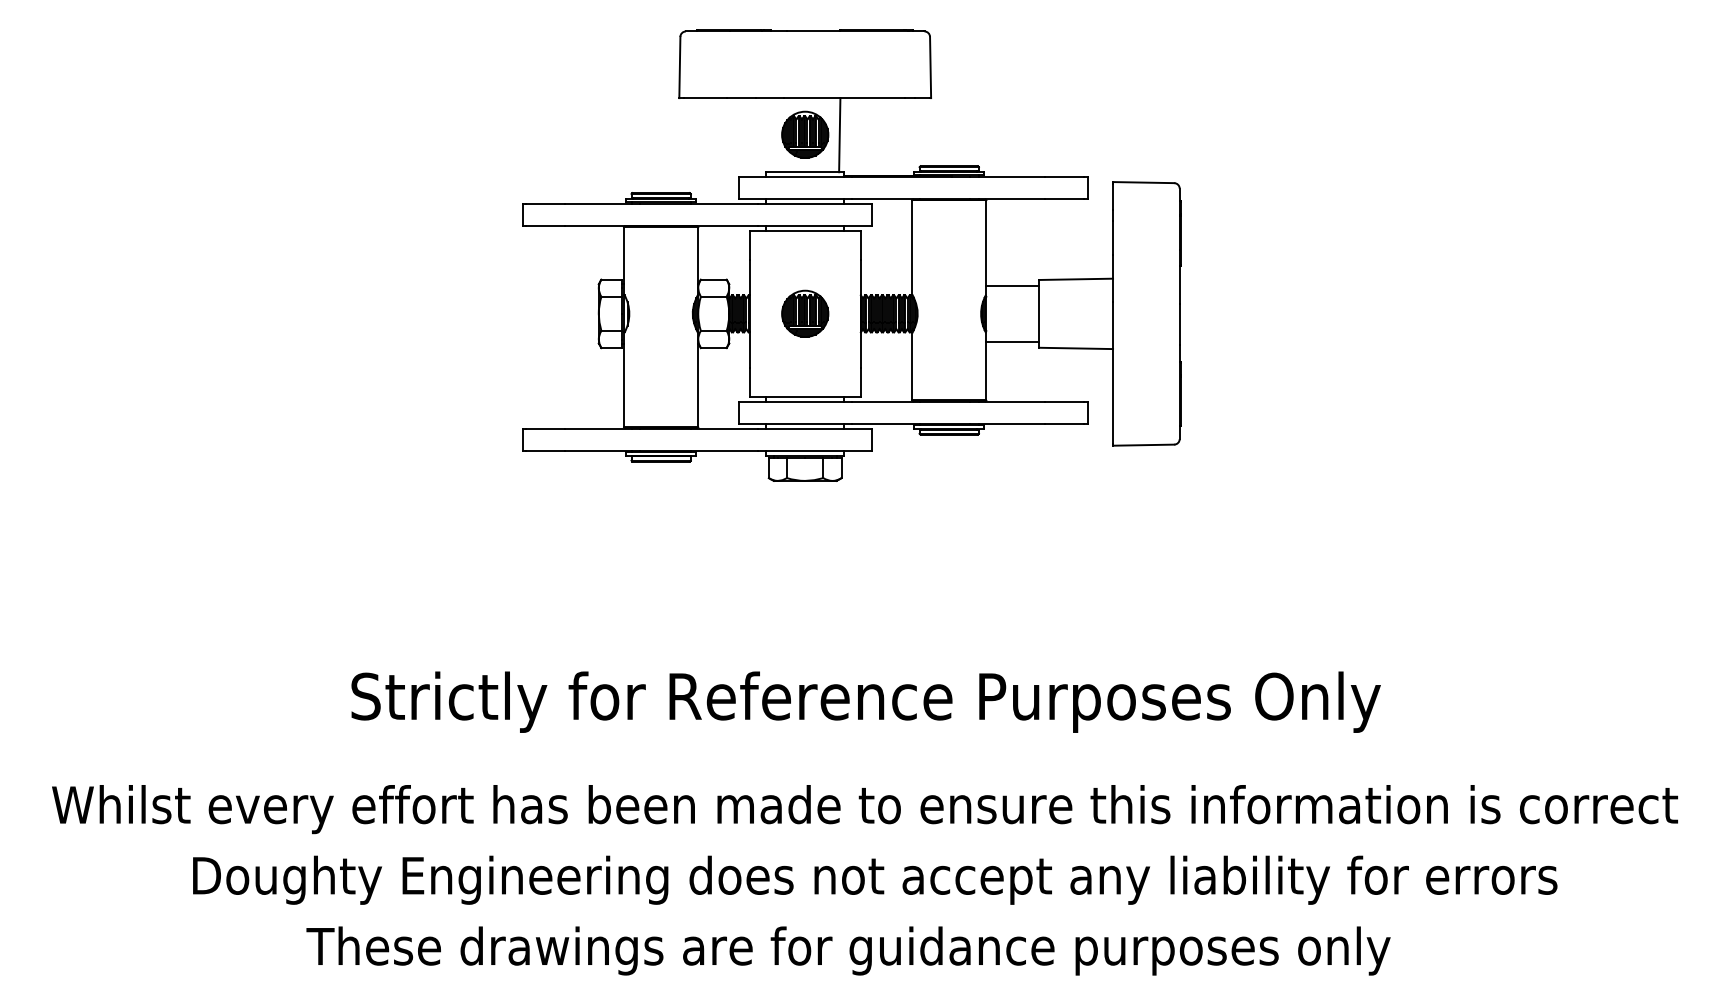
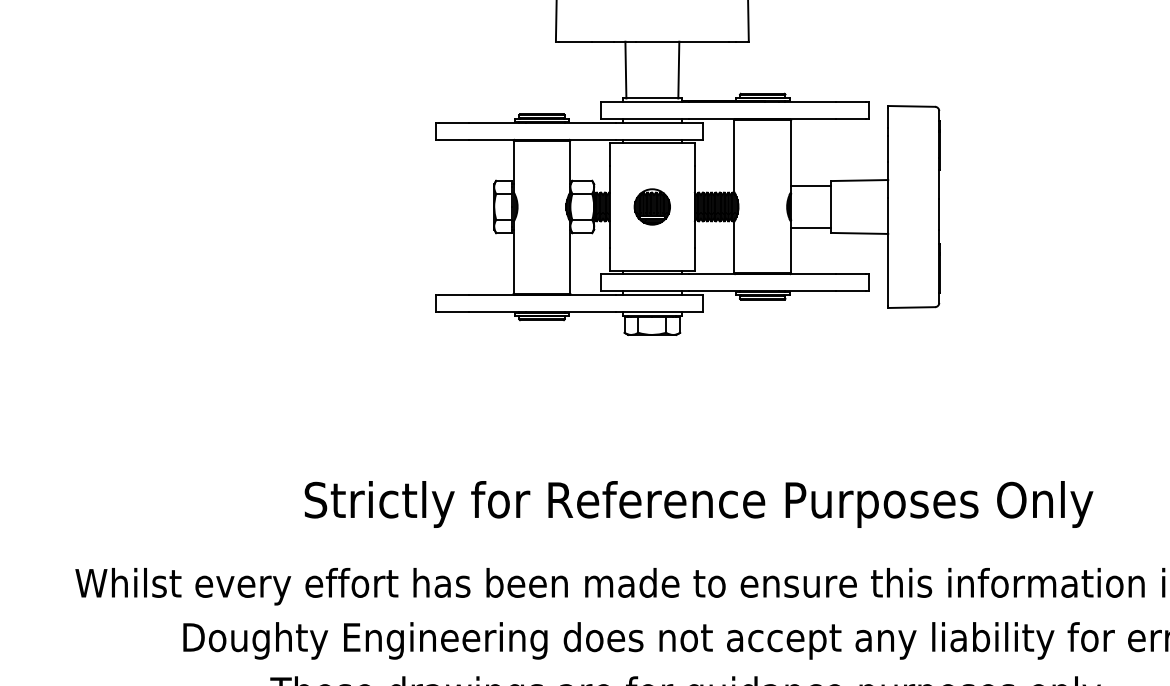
part: (805, 134) -> (652, 69), removed
line: (770, 135) -> (625, 70), added

